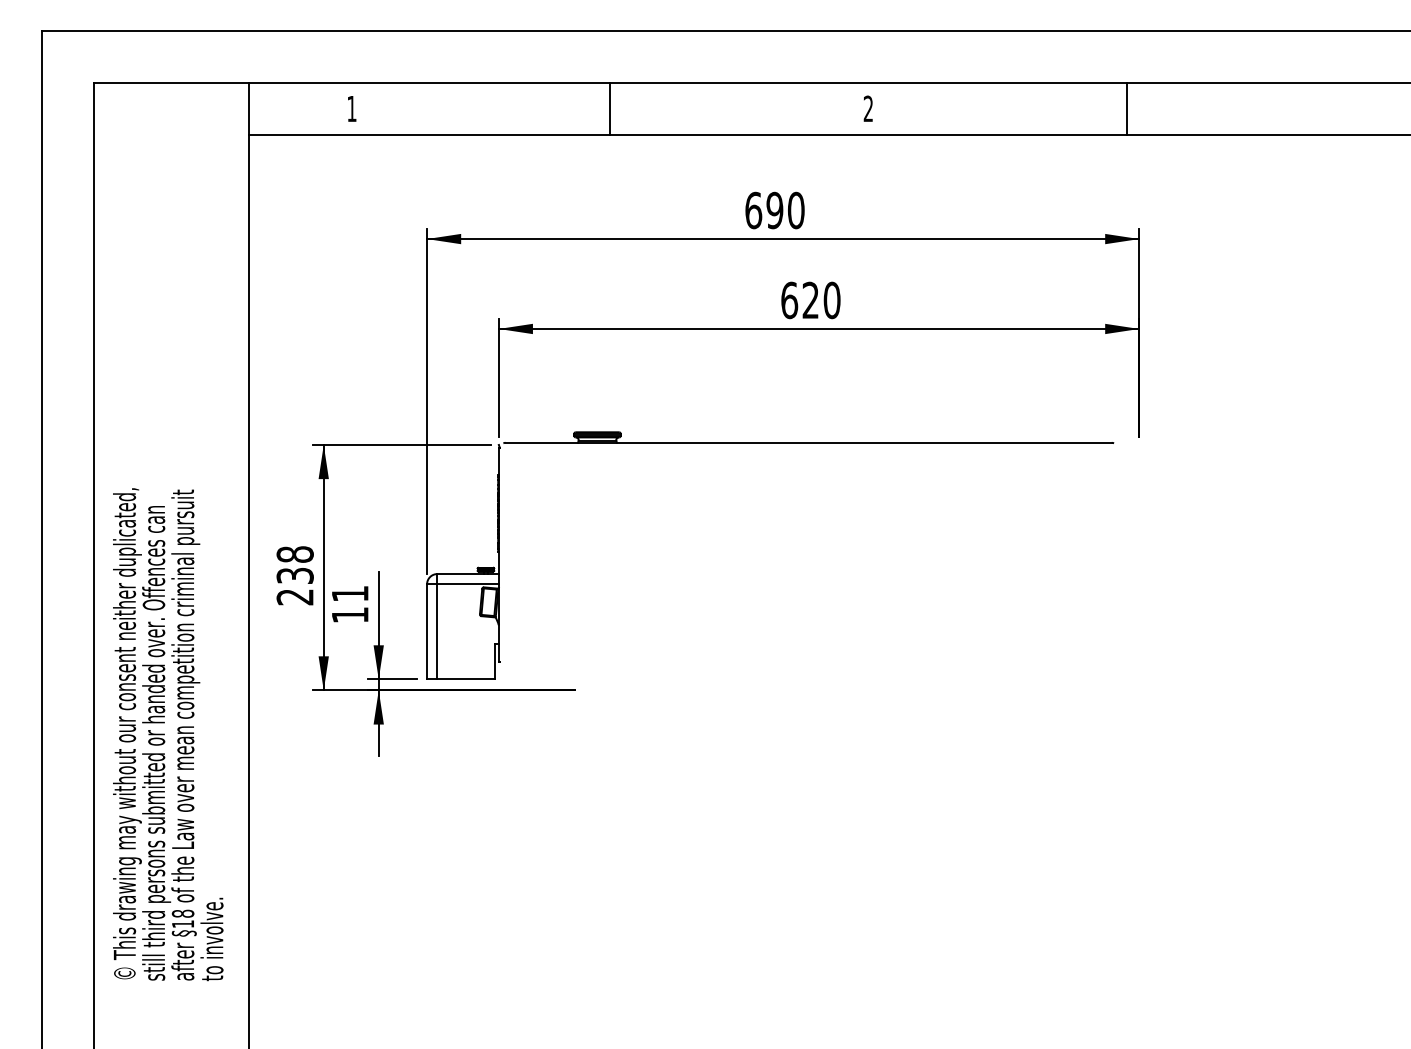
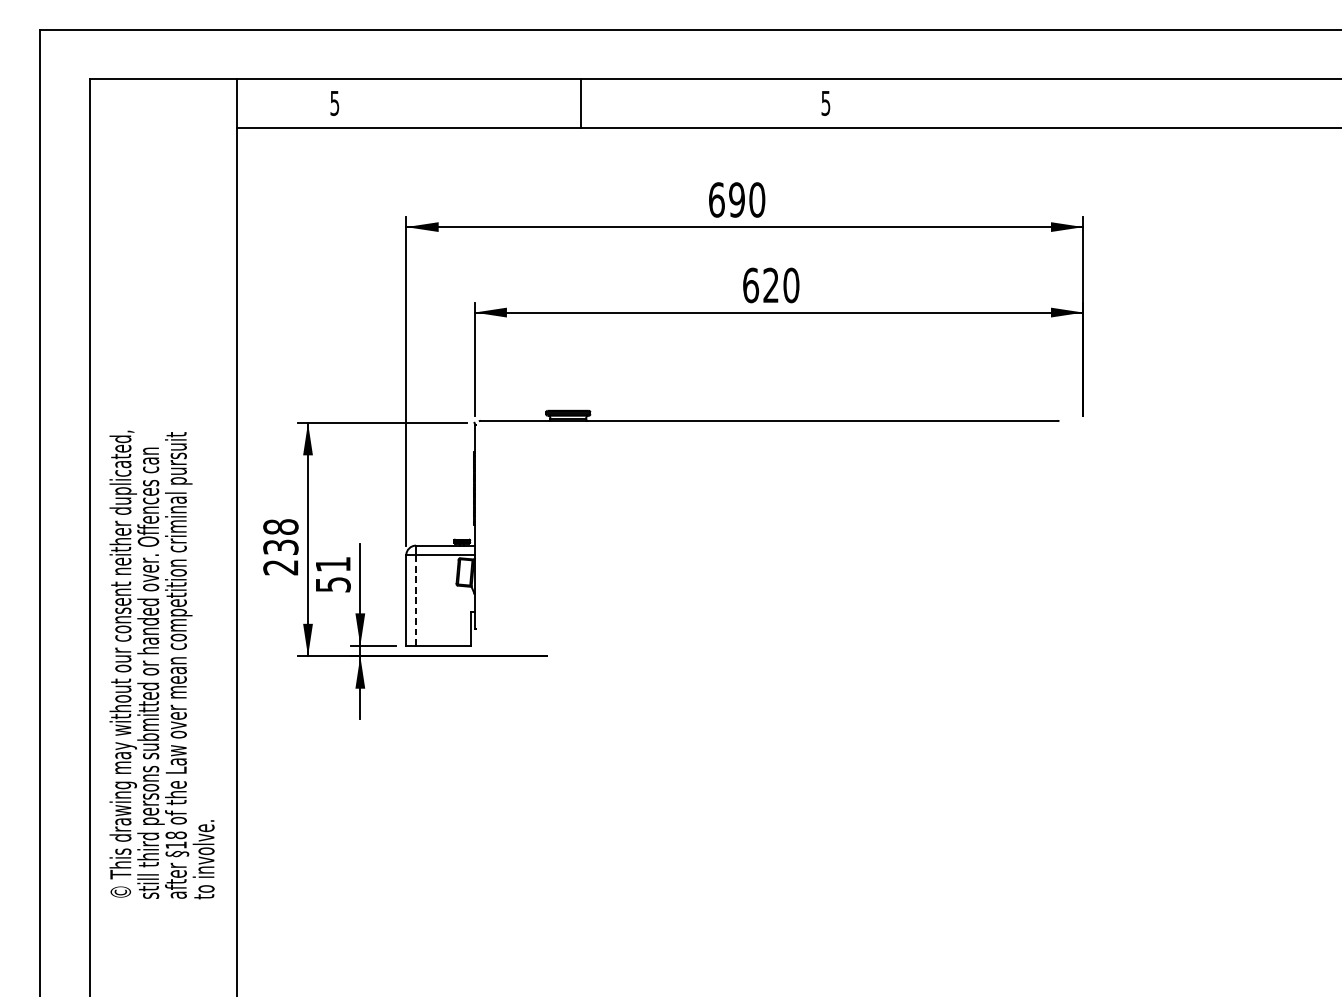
text: (867, 108) -> (825, 102), 2 -> 5
line: (1126, 108) -> (1071, 102), removed
text: (351, 109) -> (334, 103), 1 -> 5
text: (350, 615) -> (333, 585), 11 -> 51
line: (437, 631) -> (416, 600), solid -> dashed
text: (168, 734) -> (162, 664), moved

